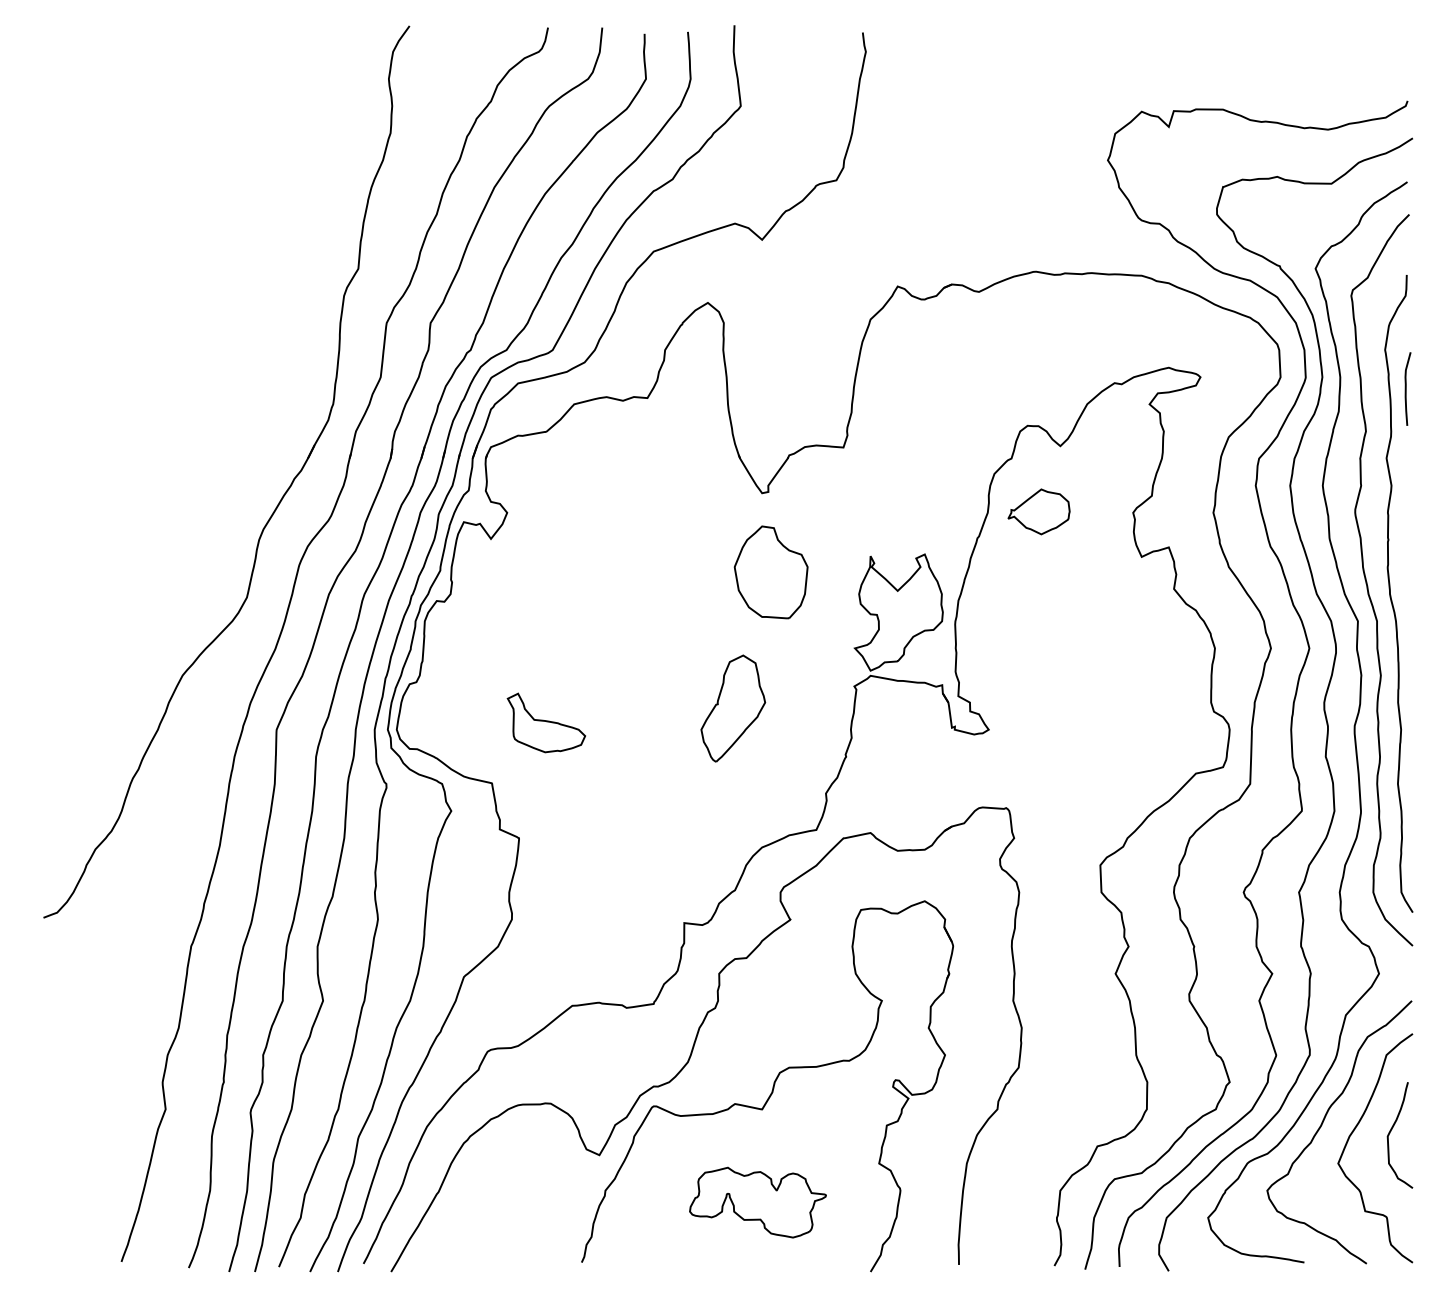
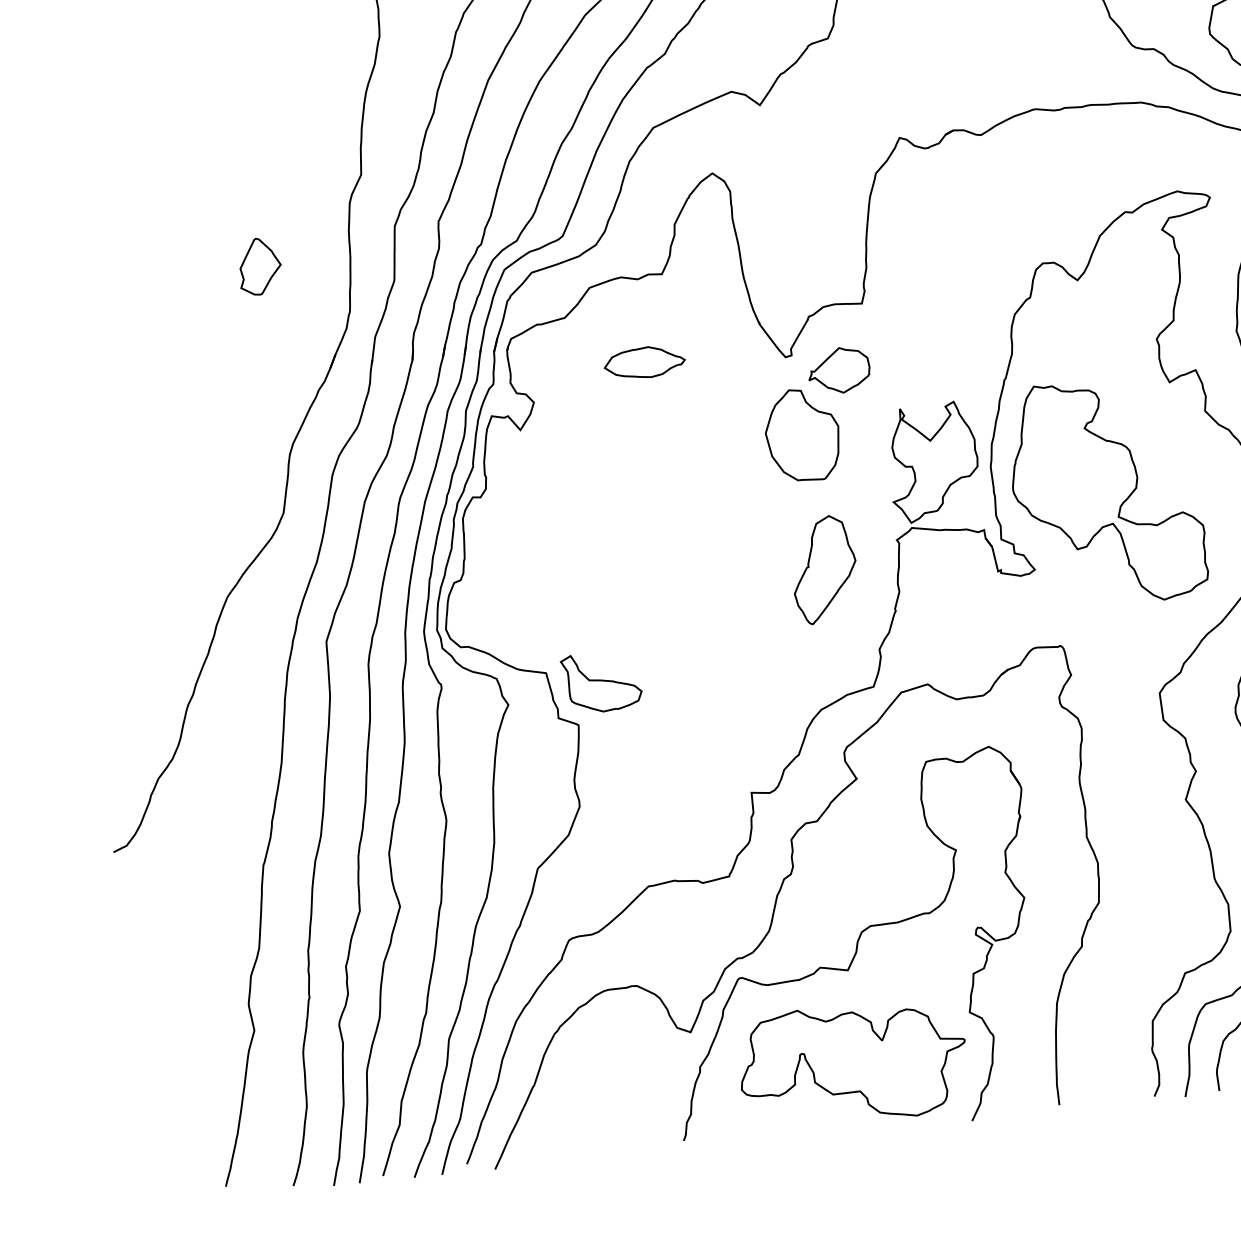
part: (248, 349) -> (260, 266), added
part: (621, 484) -> (644, 362), added
part: (1038, 511) -> (838, 370), moved
part: (1068, 659) -> (1107, 491), added
part: (733, 708) -> (824, 569), moved
part: (545, 722) -> (600, 681), moved
part: (757, 1202) -> (852, 1063), size x1.67

